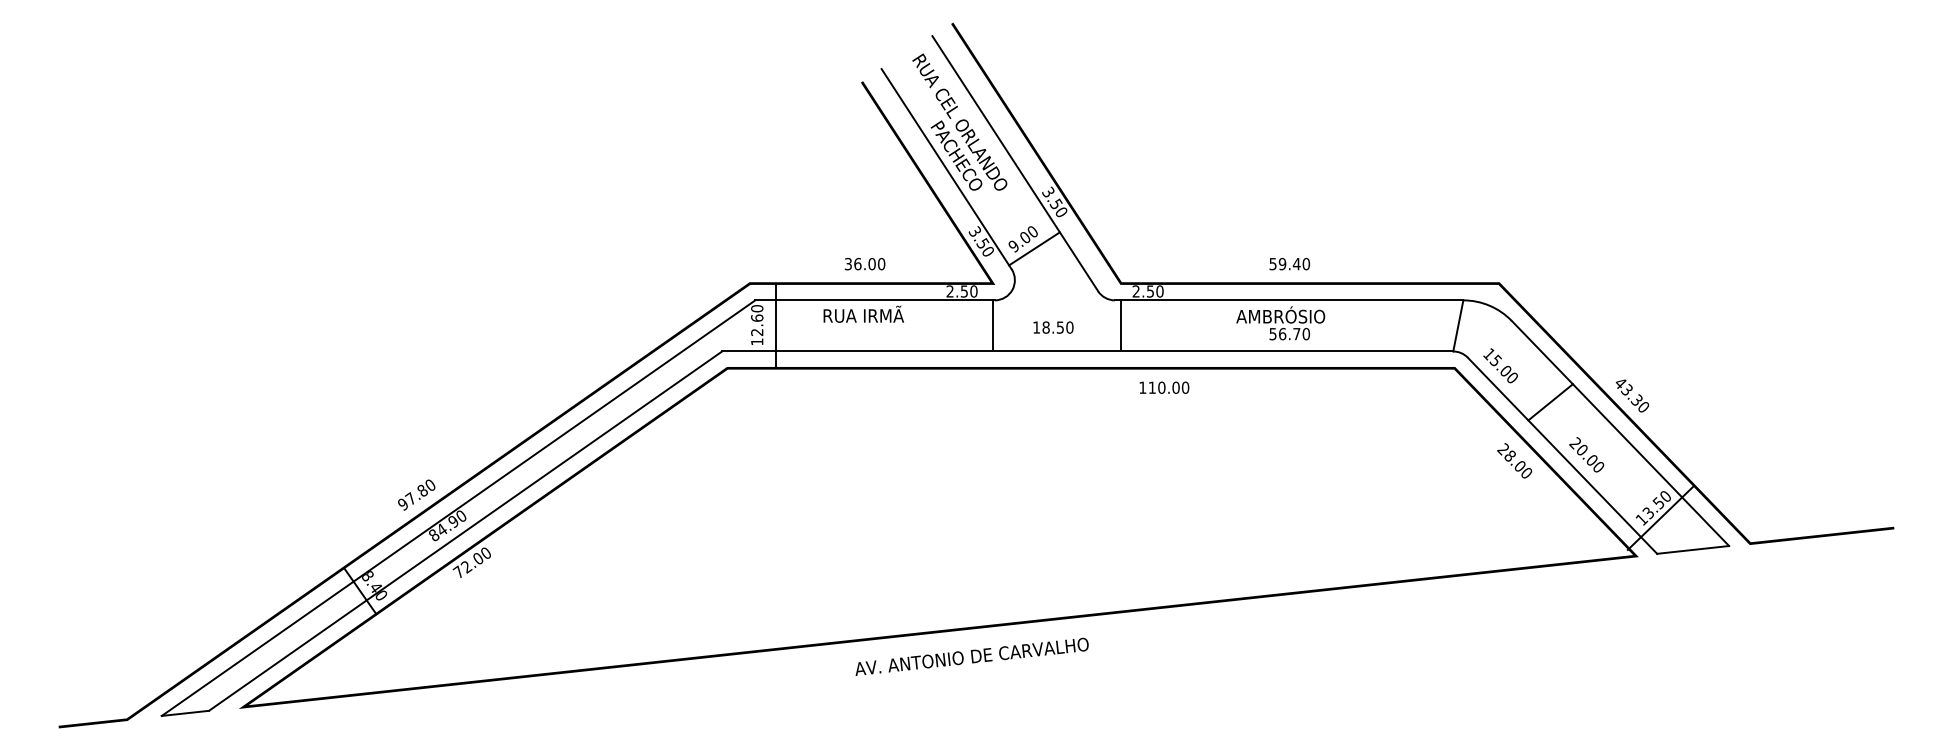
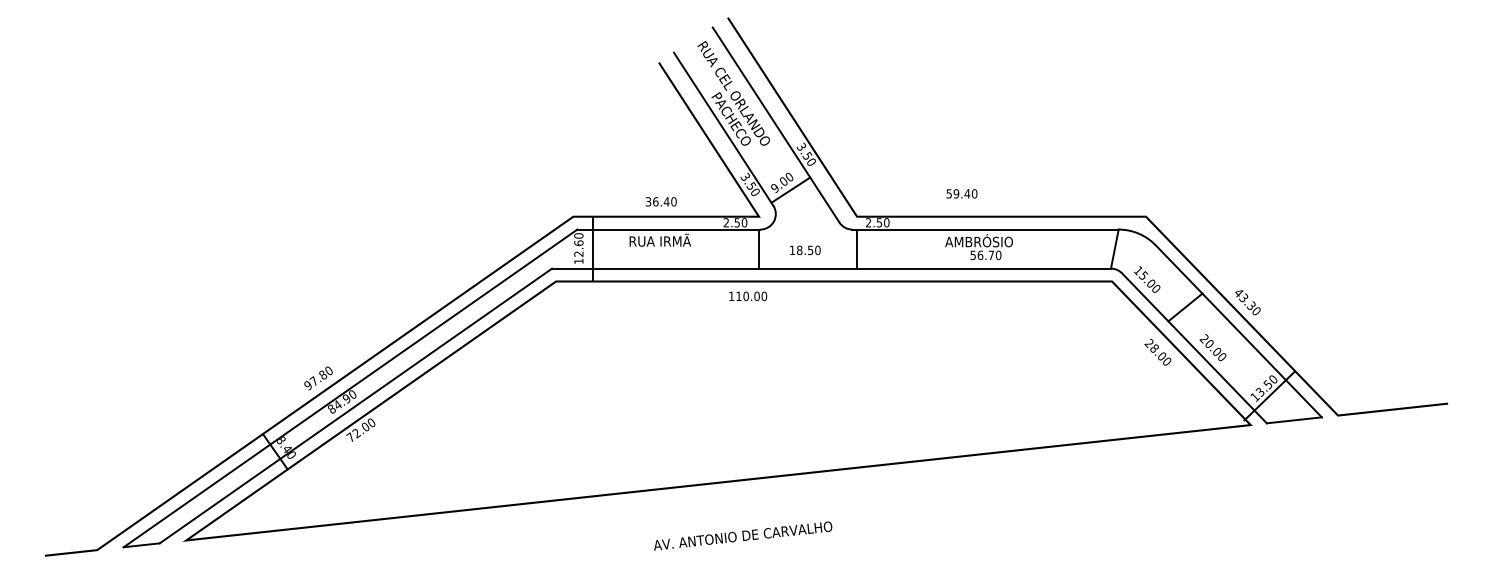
text: (871, 263) -> (666, 201), 36.00 -> 36.40
text: (1289, 263) -> (961, 193), moved
text: (1164, 387) -> (748, 296), moved
text: (972, 656) -> (743, 535), moved

